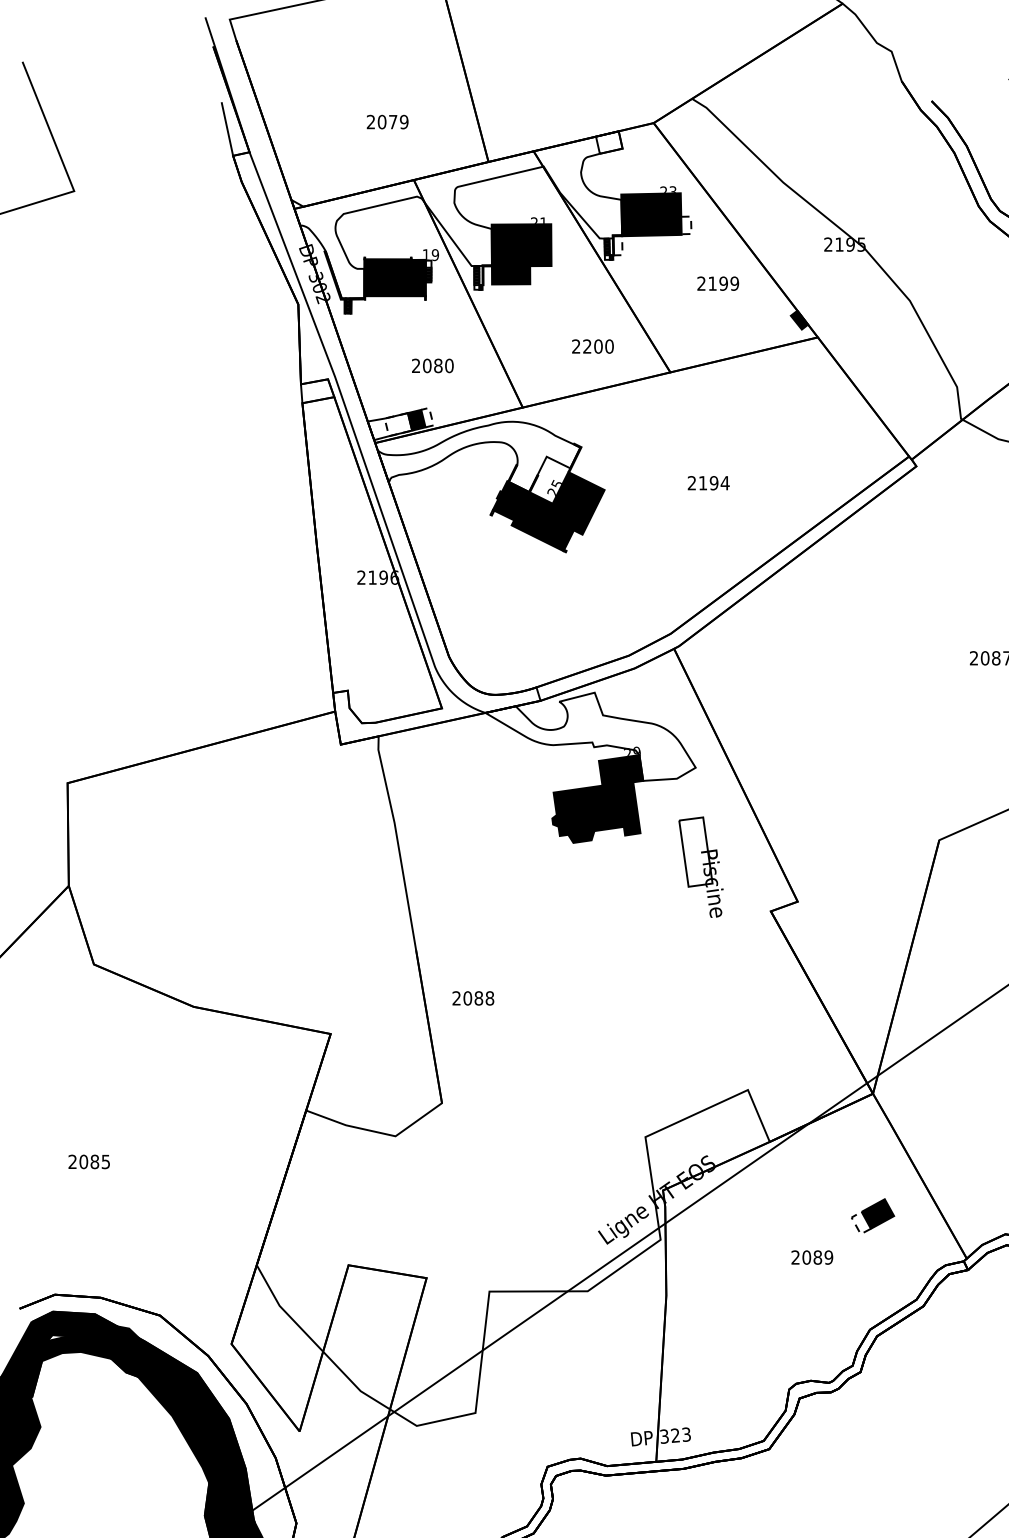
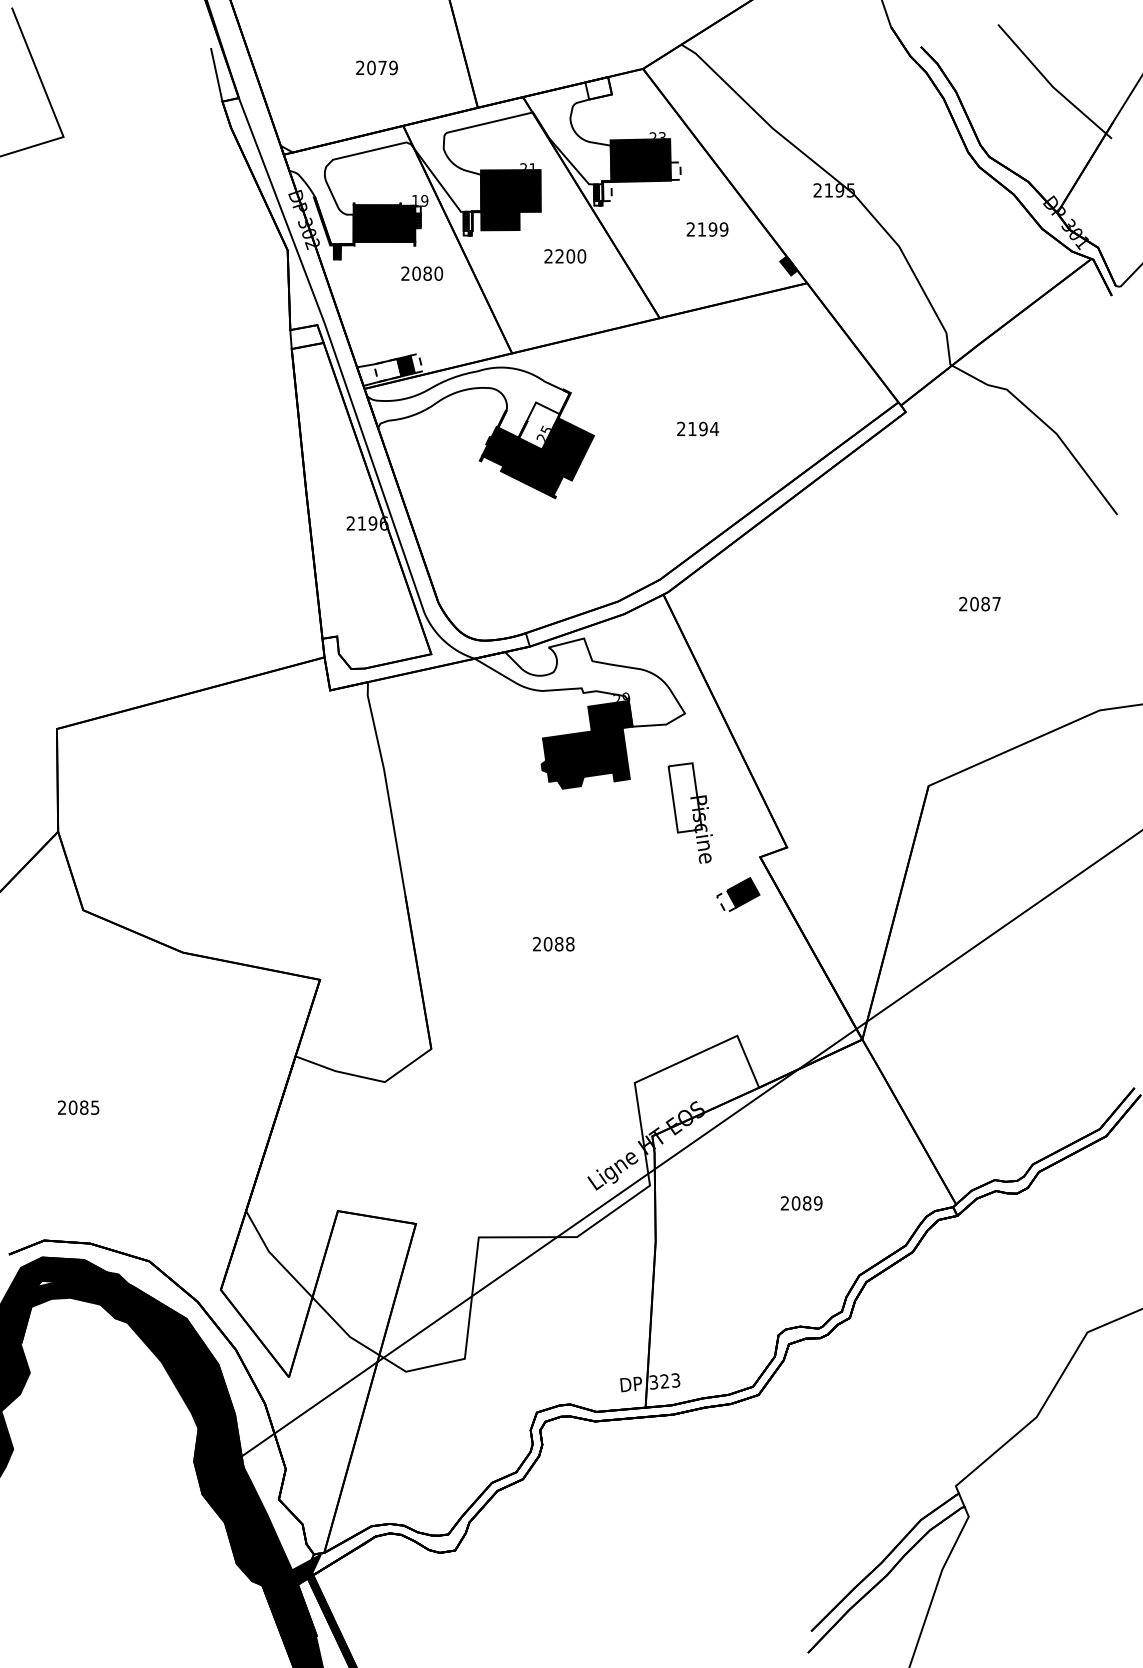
text: (593, 346) -> (565, 256), moved
text: (433, 365) -> (422, 273), moved
text: (473, 998) -> (553, 944), moved
part: (873, 1215) -> (738, 894), moved

